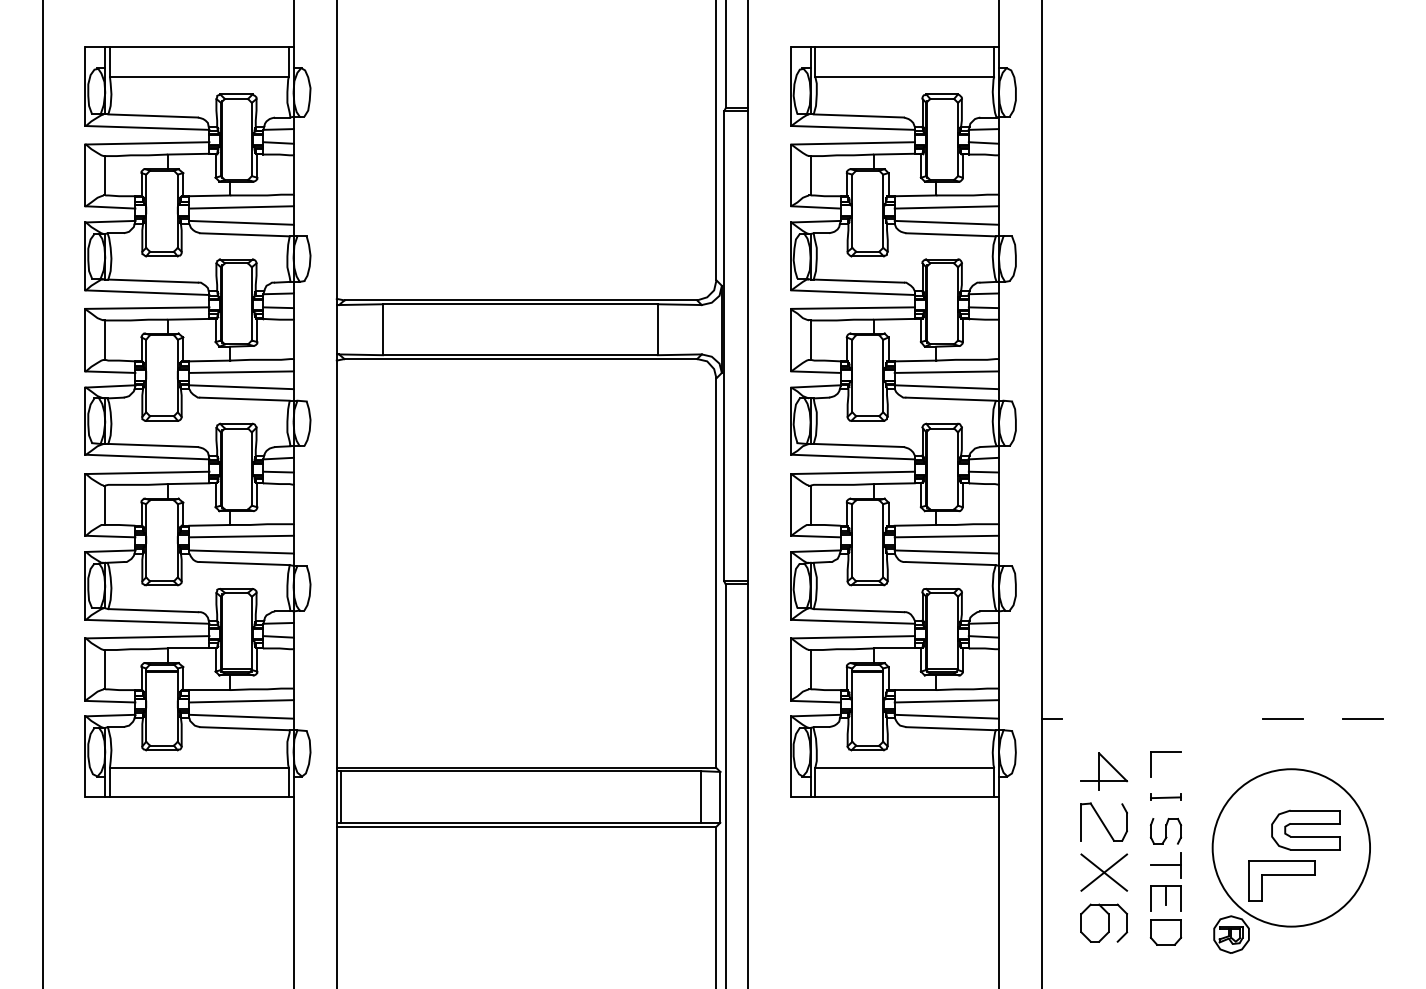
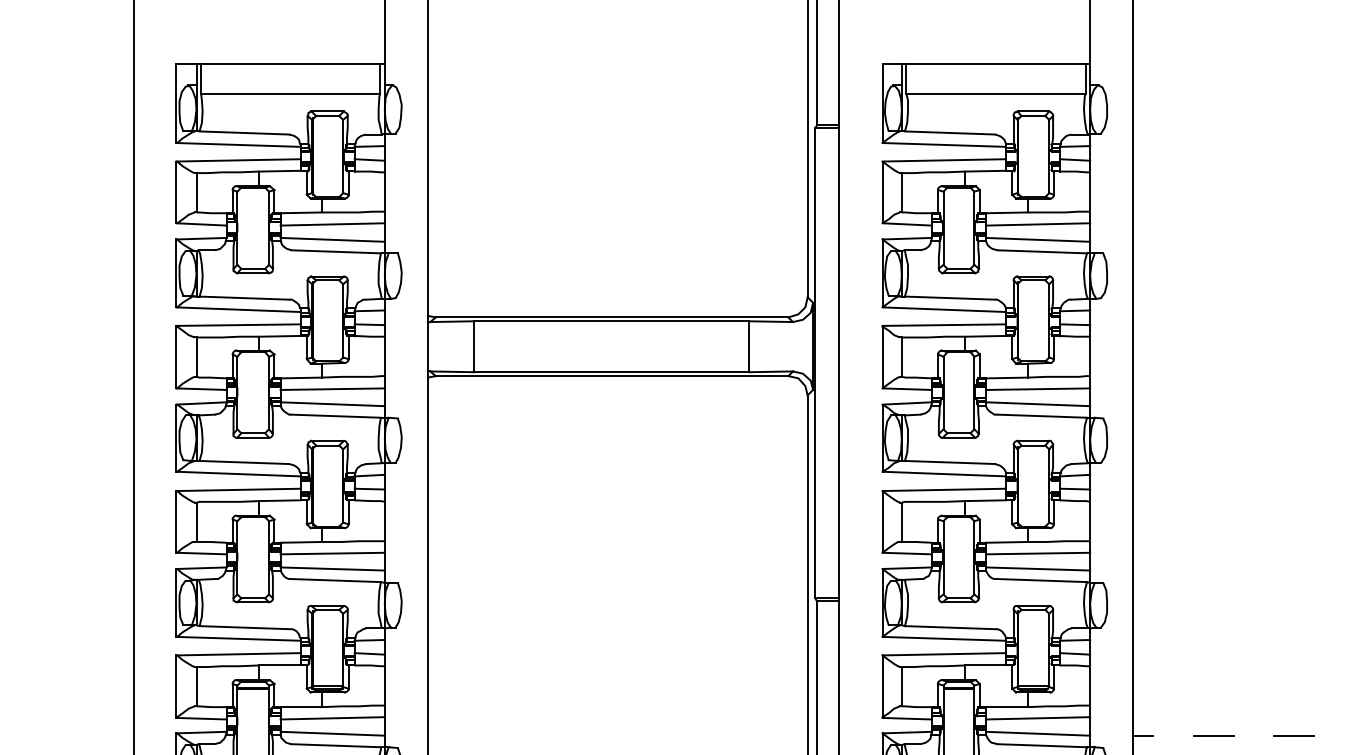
line: (1122, 718) -> (1213, 735), added
line: (1202, 718) -> (1293, 735), added

